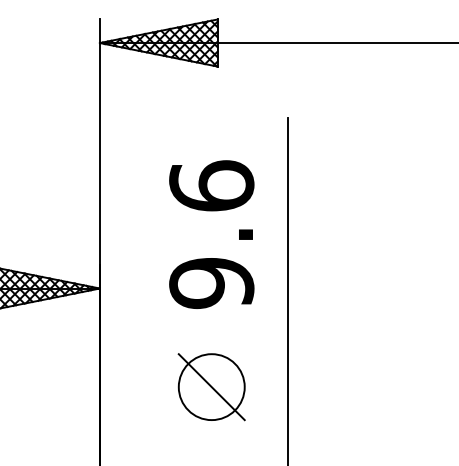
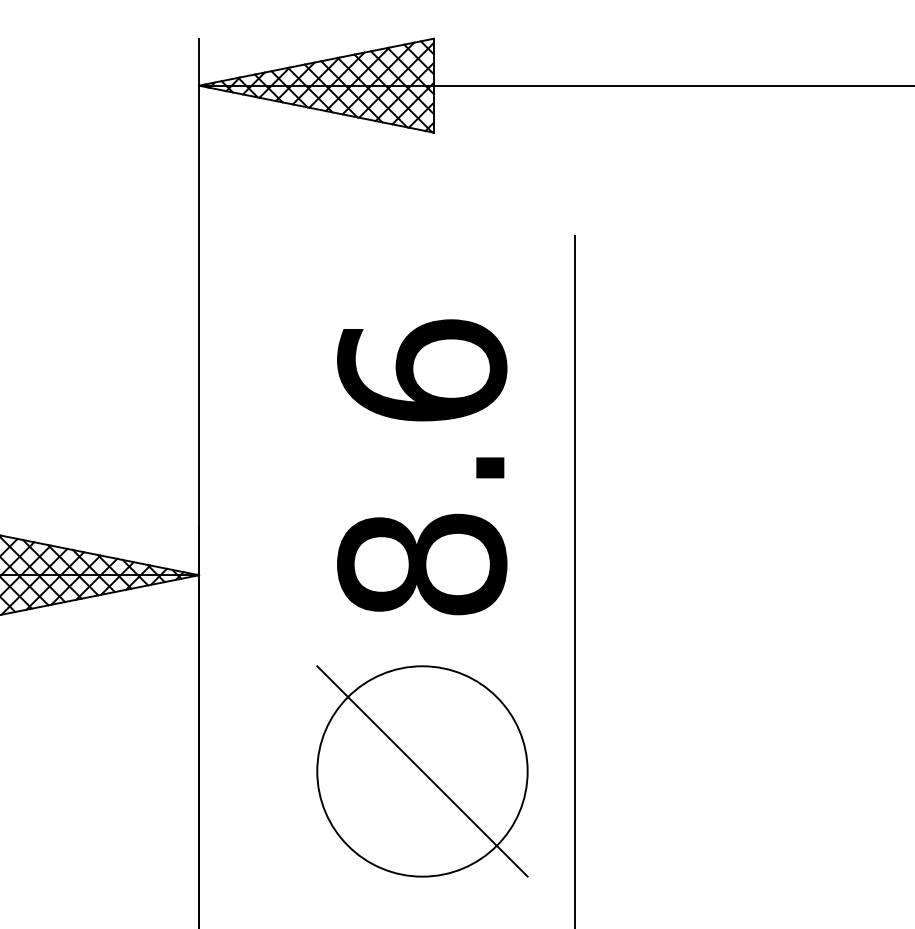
text: (211, 283) -> (421, 565), 9.6 -> 8.6
part: (211, 387) -> (421, 772), size x1.6

